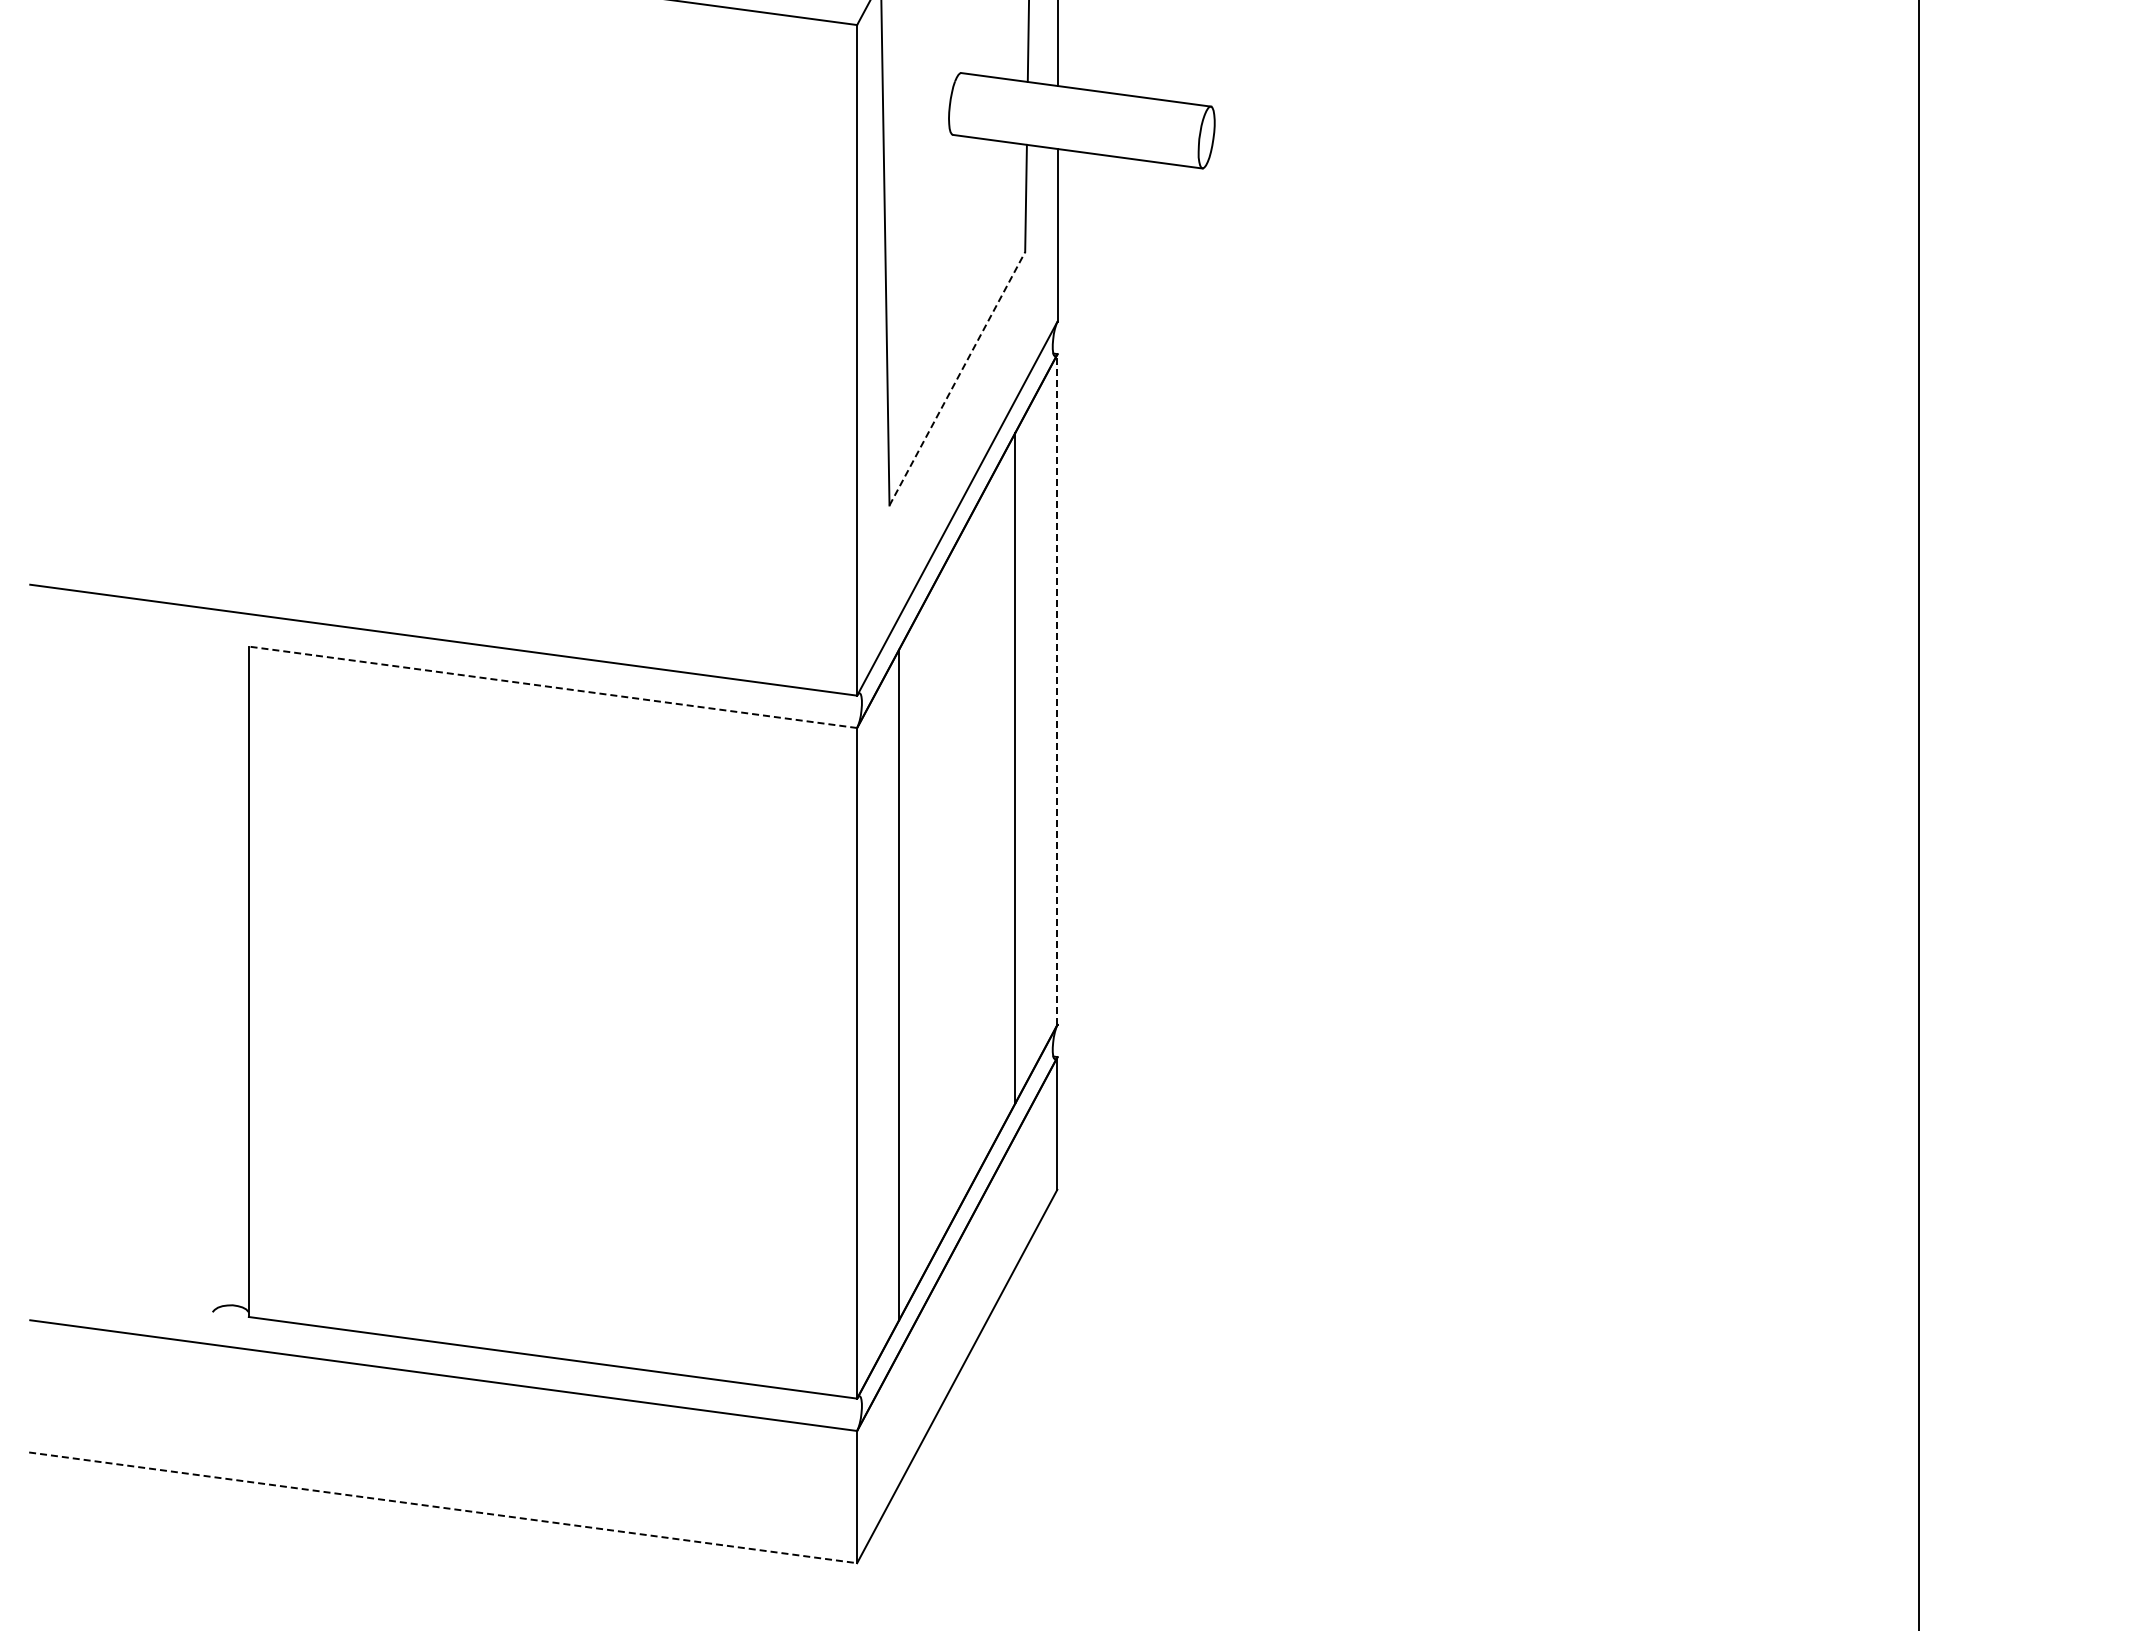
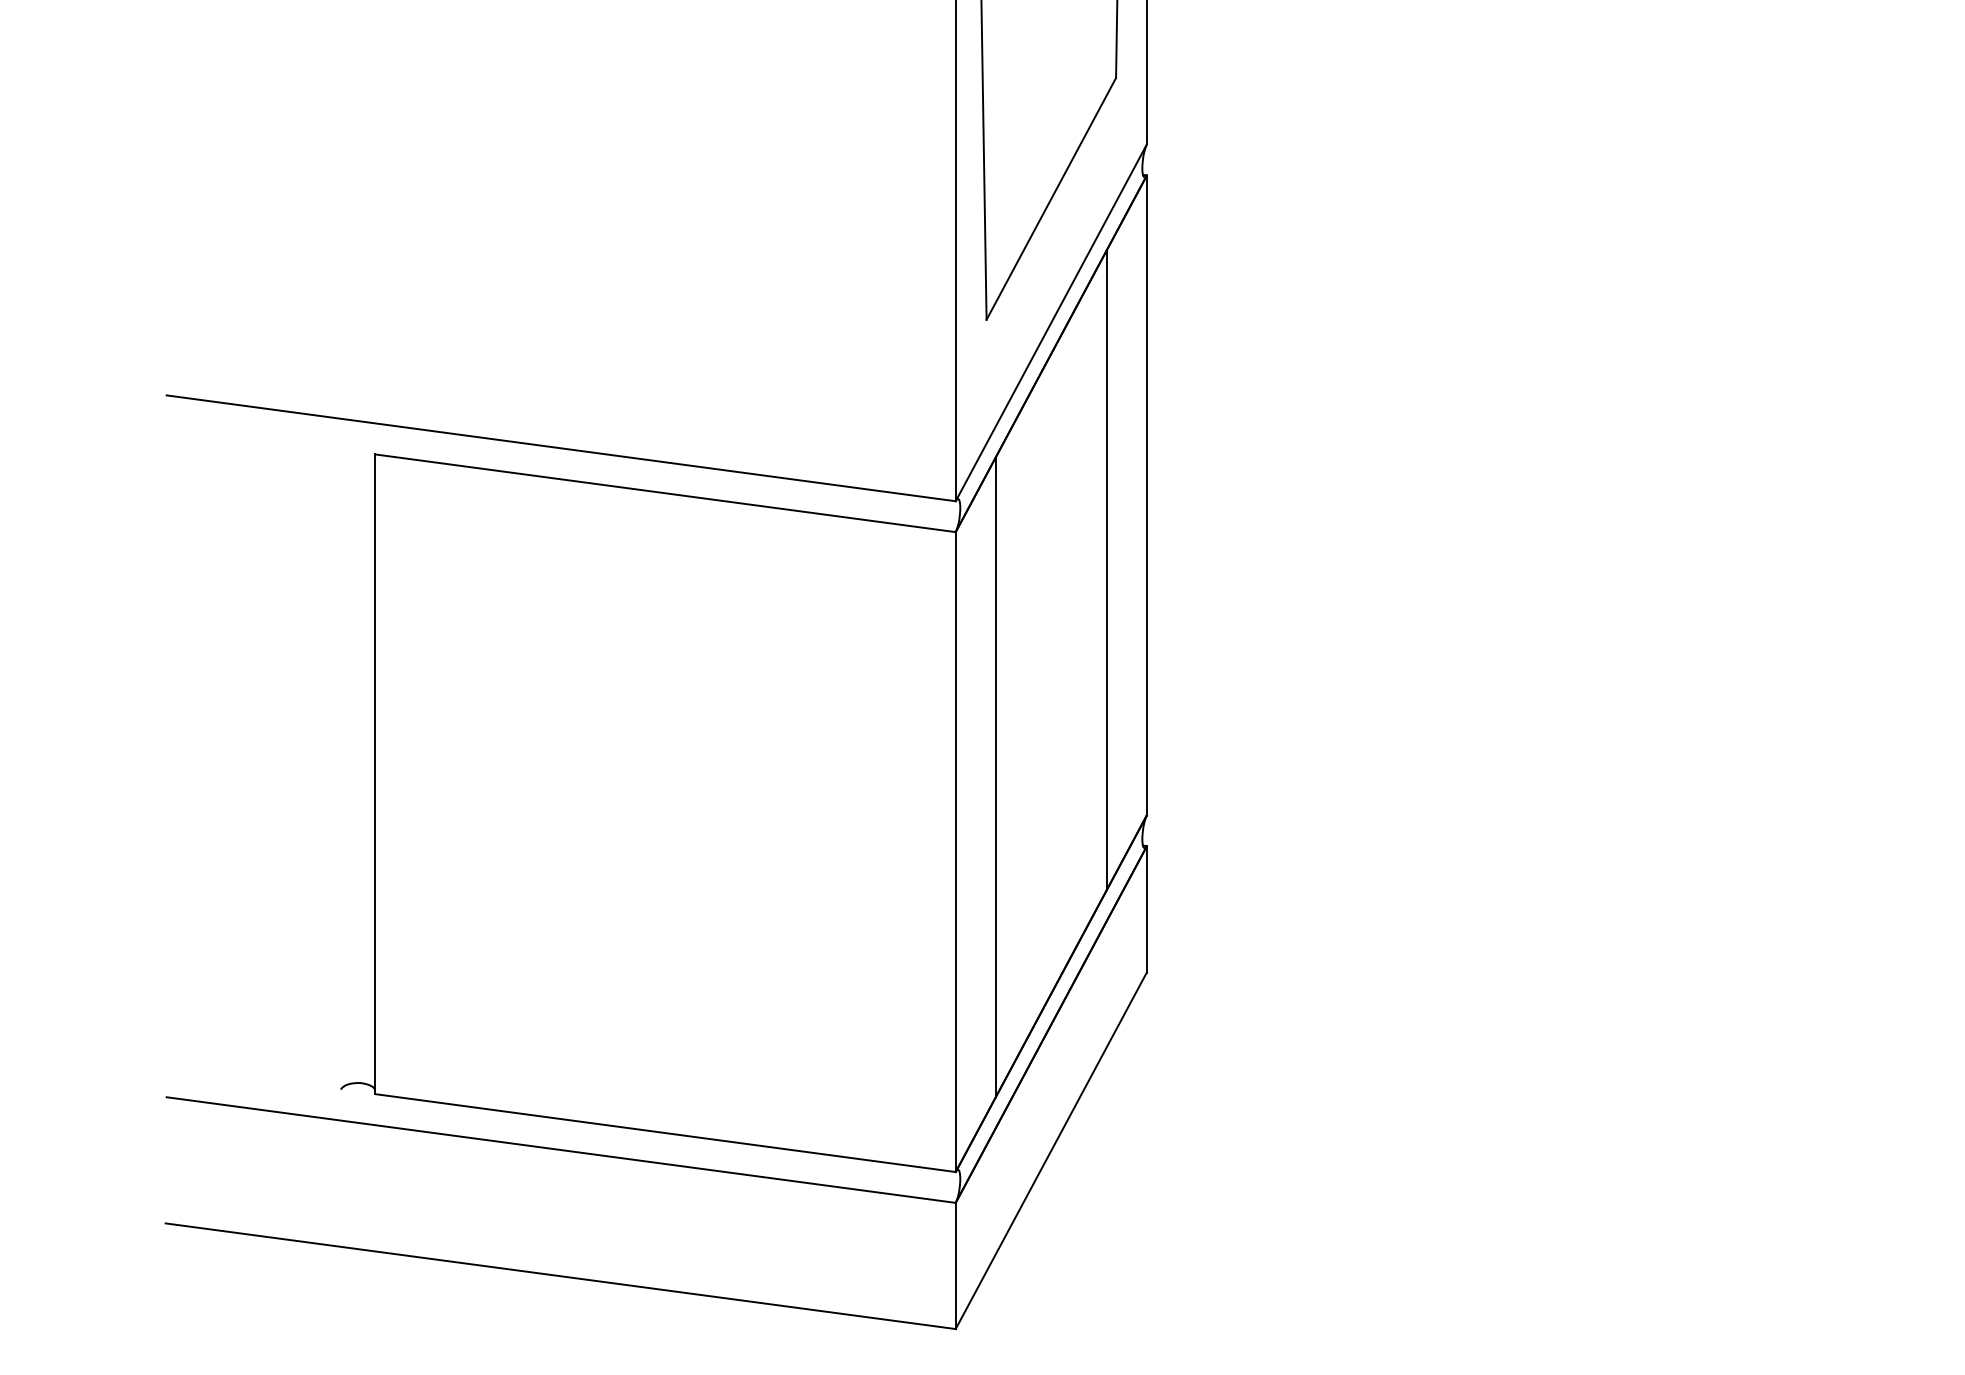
line: (957, 378) -> (1051, 198), dashed -> solid
line: (553, 687) -> (665, 493), dashed -> solid
line: (1057, 689) -> (1146, 495), dashed -> solid
line: (443, 1507) -> (561, 1275), dashed -> solid

